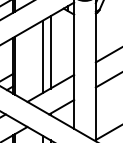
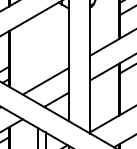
line: (50, 52) -> (45, 45), removed
line: (42, 56) -> (37, 49), removed

